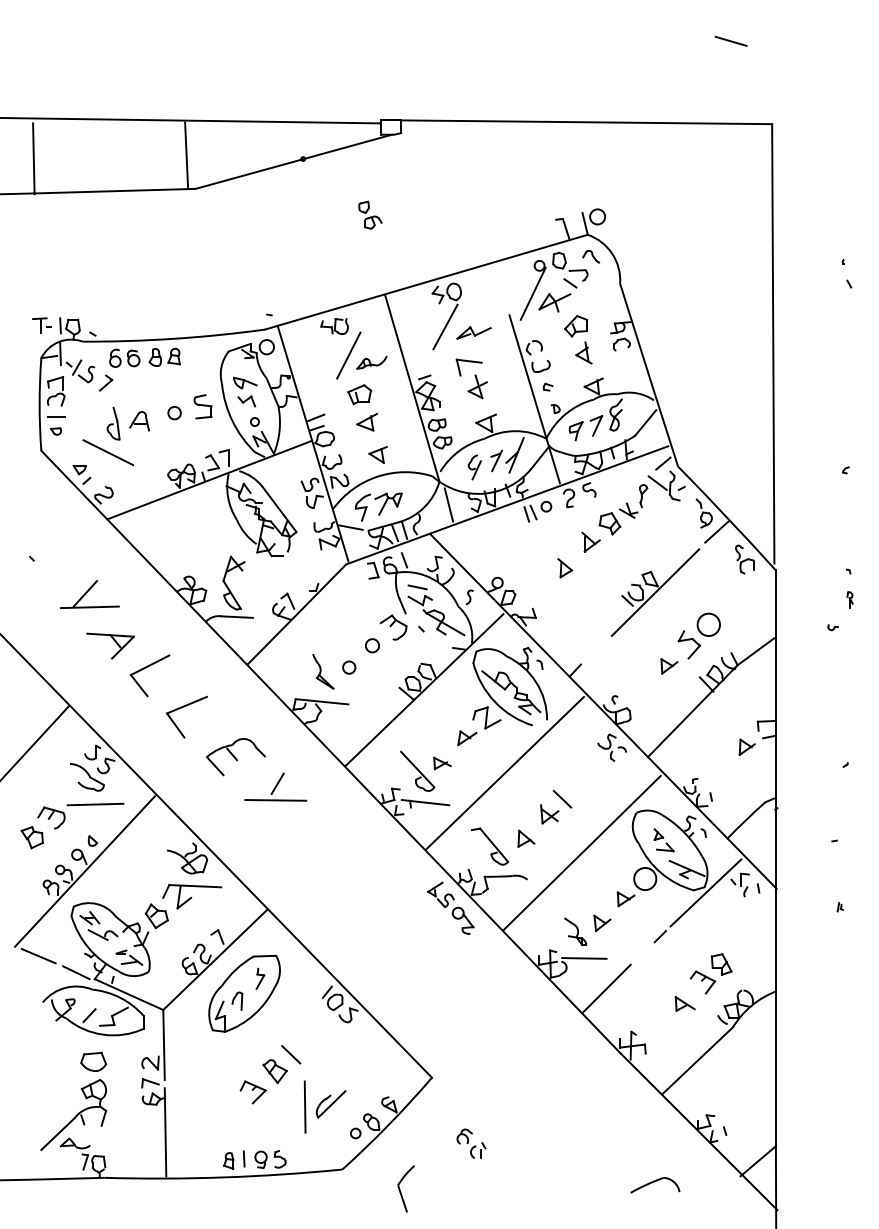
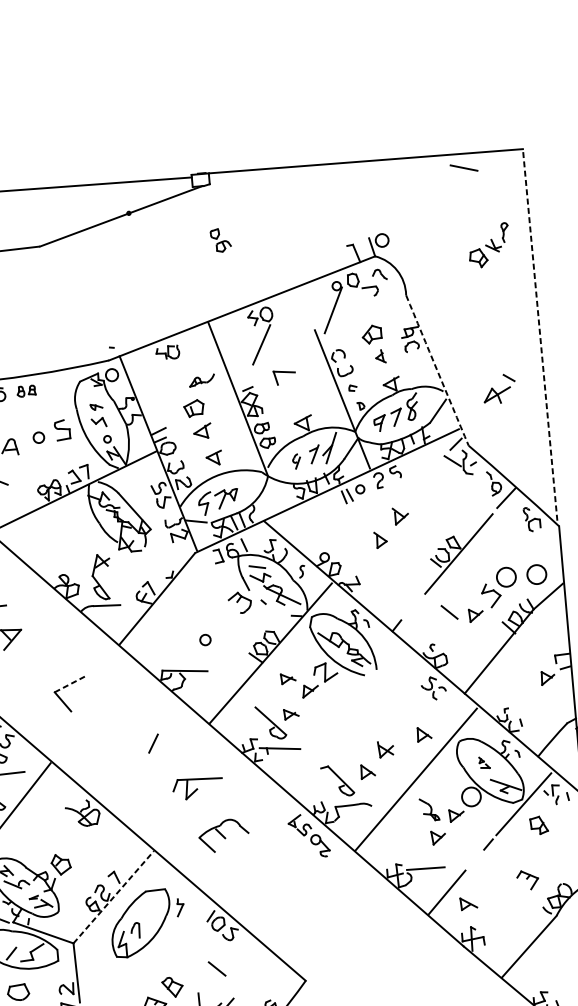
line: (730, 40) -> (463, 167), moved
line: (186, 155) -> (29, 218), removed
part: (370, 214) -> (220, 239), moved
part: (557, 295) -> (499, 389), moved
part: (473, 332) -> (285, 347), removed
line: (773, 343) -> (540, 334), solid -> dashed
part: (583, 352) -> (380, 356), size x0.7
line: (348, 355) -> (181, 376), removed
part: (164, 356) -> (26, 390), size x0.7
arc: (648, 375) -> (436, 370), solid -> dashed
part: (245, 382) -> (96, 406), size x0.6
part: (477, 386) -> (293, 392), removed
part: (474, 467) -> (296, 461), size x0.7
line: (448, 504) -> (277, 494), removed
part: (623, 509) -> (489, 245), moved
circle: (744, 624) -> (536, 574), added
circle: (372, 645) -> (223, 619), removed
part: (146, 668) -> (34, 655), removed
part: (323, 671) -> (183, 645), removed
line: (186, 705) -> (70, 684), solid -> dashed
part: (442, 721) -> (288, 678), added
part: (235, 757) -> (223, 836), moved
line: (504, 772) -> (344, 717), removed
line: (562, 799) -> (449, 612), moved
line: (275, 800) -> (152, 757), removed
part: (596, 800) -> (424, 734), added
part: (663, 840) -> (484, 763), size x0.6
part: (192, 896) -> (198, 788), moved
part: (575, 931) -> (429, 809), moved
line: (215, 959) -> (113, 896), solid -> dashed
part: (721, 964) -> (538, 825), moved
part: (260, 978) -> (180, 907), moved
part: (684, 1003) -> (468, 903), moved
line: (291, 1054) -> (217, 968), moved

